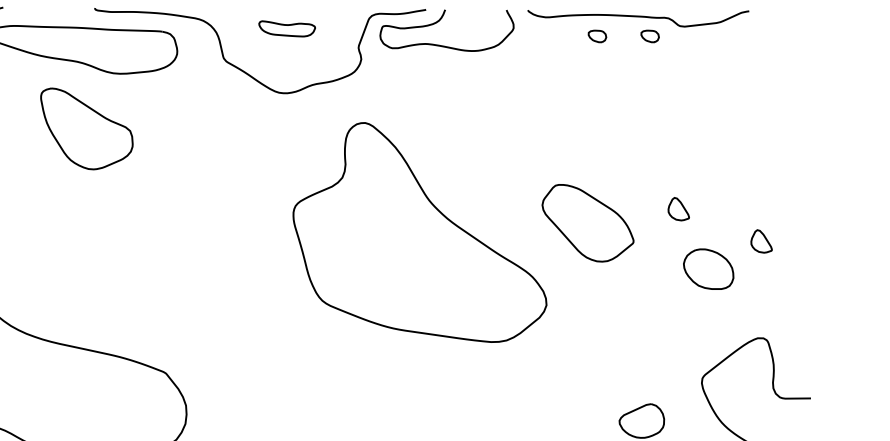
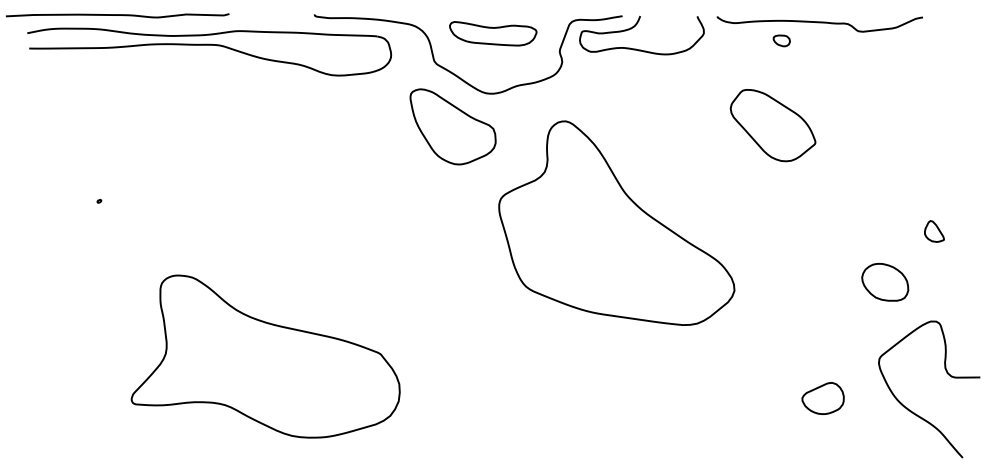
part: (287, 28) -> (493, 33), size x1.67
part: (649, 36) -> (830, 40), removed
part: (86, 128) -> (452, 126), moved
part: (678, 209) -> (857, 201), removed
part: (587, 223) -> (772, 125), moved
part: (708, 269) -> (885, 282), moved

